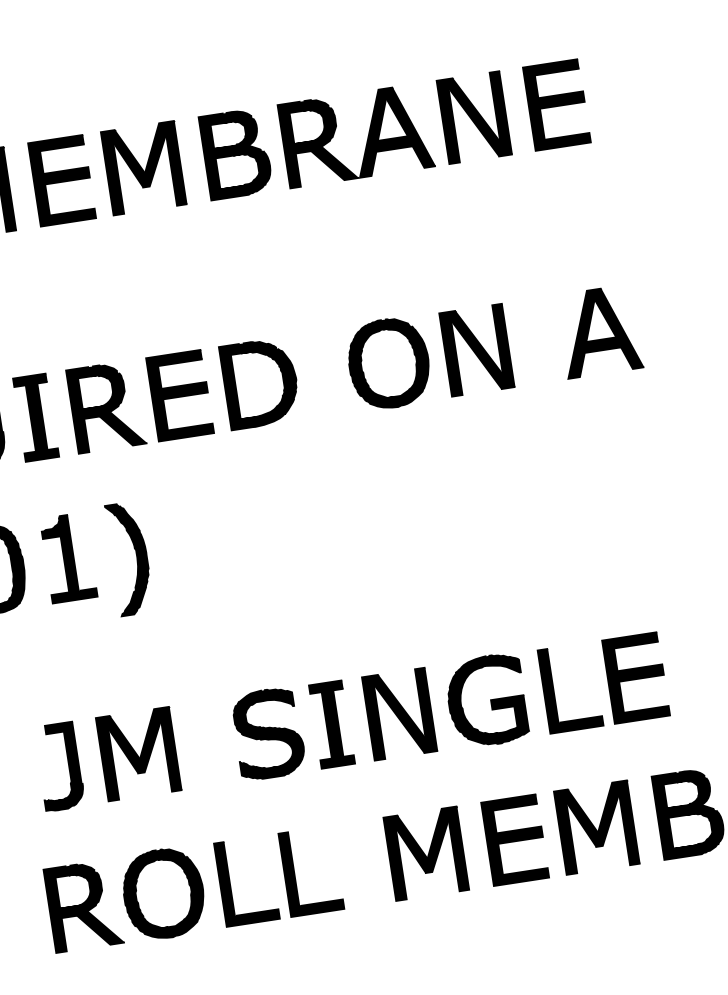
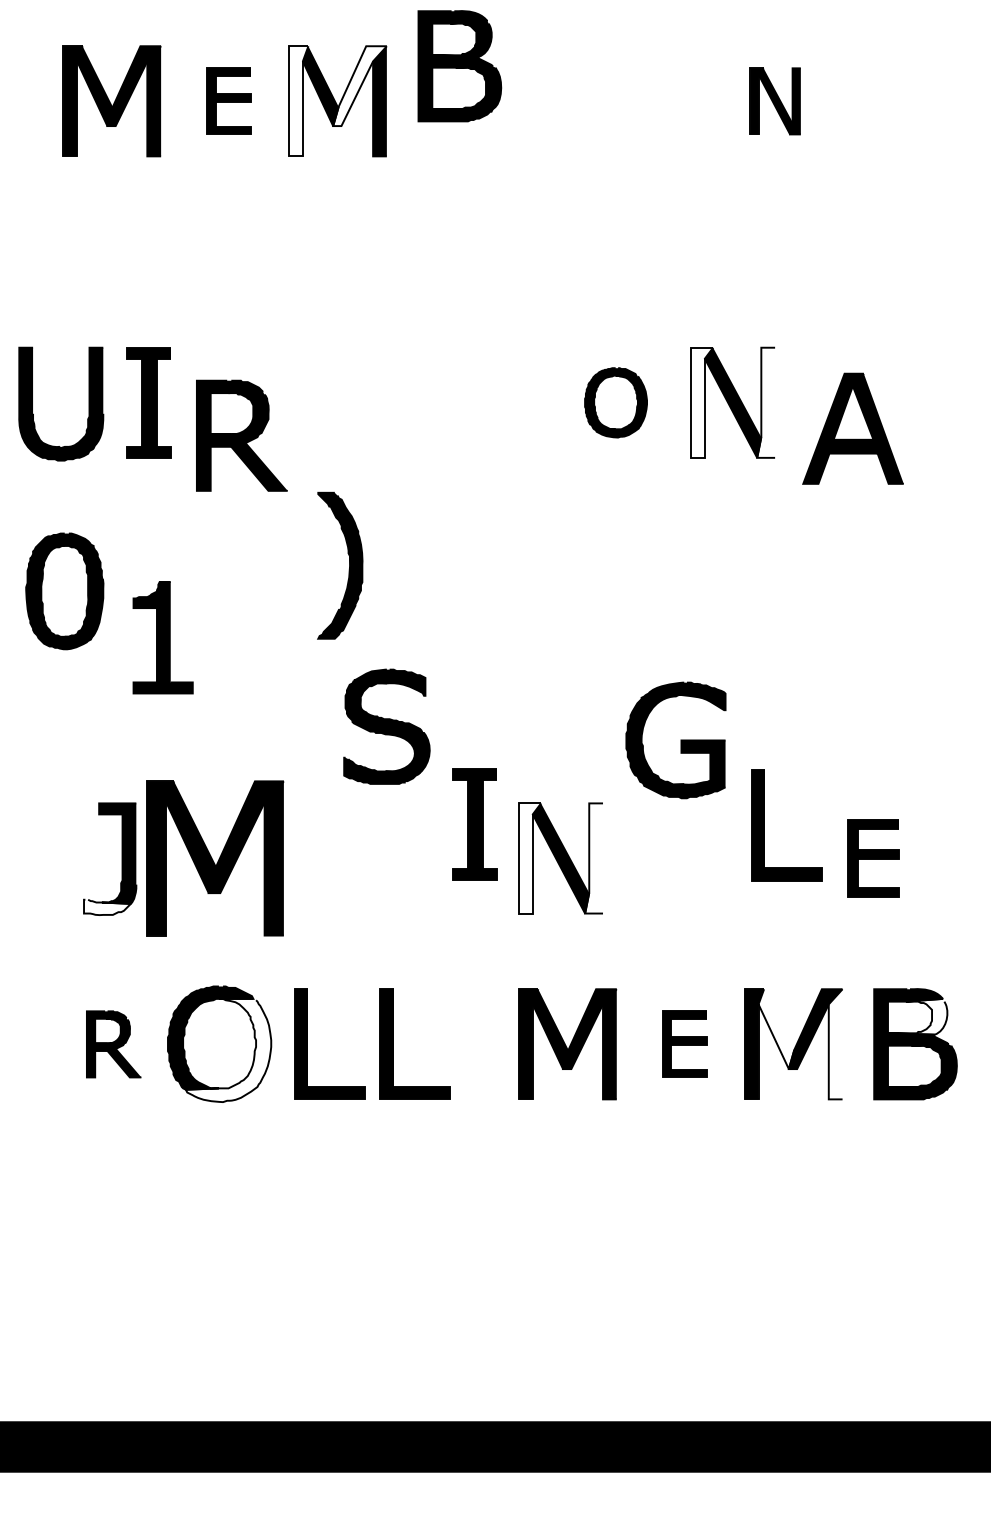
part: (556, 104) -> (884, 100), removed
part: (474, 117) -> (775, 101), size x0.6
part: (367, 138) -> (632, 107), removed
fill: (158, 154) -> (359, 86), removed
part: (235, 154) -> (459, 66), moved
fill: (114, 172) -> (298, 101), removed
part: (62, 180) -> (229, 100), size x0.6
part: (599, 331) -> (852, 428), moved
fill: (502, 346) -> (766, 402), removed
fill: (454, 353) -> (702, 402), removed
part: (388, 363) -> (615, 402), size x0.6
part: (260, 383) -> (445, 402), removed
part: (180, 395) -> (339, 402), removed
part: (106, 406) -> (241, 435), moved
part: (68, 557) -> (162, 637), moved
part: (136, 560) -> (348, 569), moved
part: (636, 678) -> (873, 858), size x0.7
part: (553, 690) -> (764, 825), moved
part: (486, 700) -> (675, 740), moved
fill: (425, 710) -> (594, 858), removed
fill: (377, 717) -> (530, 858), removed
part: (331, 724) -> (474, 824), moved
part: (268, 733) -> (386, 726), moved
part: (139, 754) -> (215, 858), size x1.4
fill: (687, 792) -> (917, 1016), removed
fill: (63, 803) -> (107, 907), removed
fill: (582, 818) -> (776, 1029), removed
fill: (628, 822) -> (835, 1044), removed
part: (514, 839) -> (684, 1043), size x0.6
fill: (171, 897) -> (228, 1050), removed
part: (83, 906) -> (113, 1044), size x0.6

